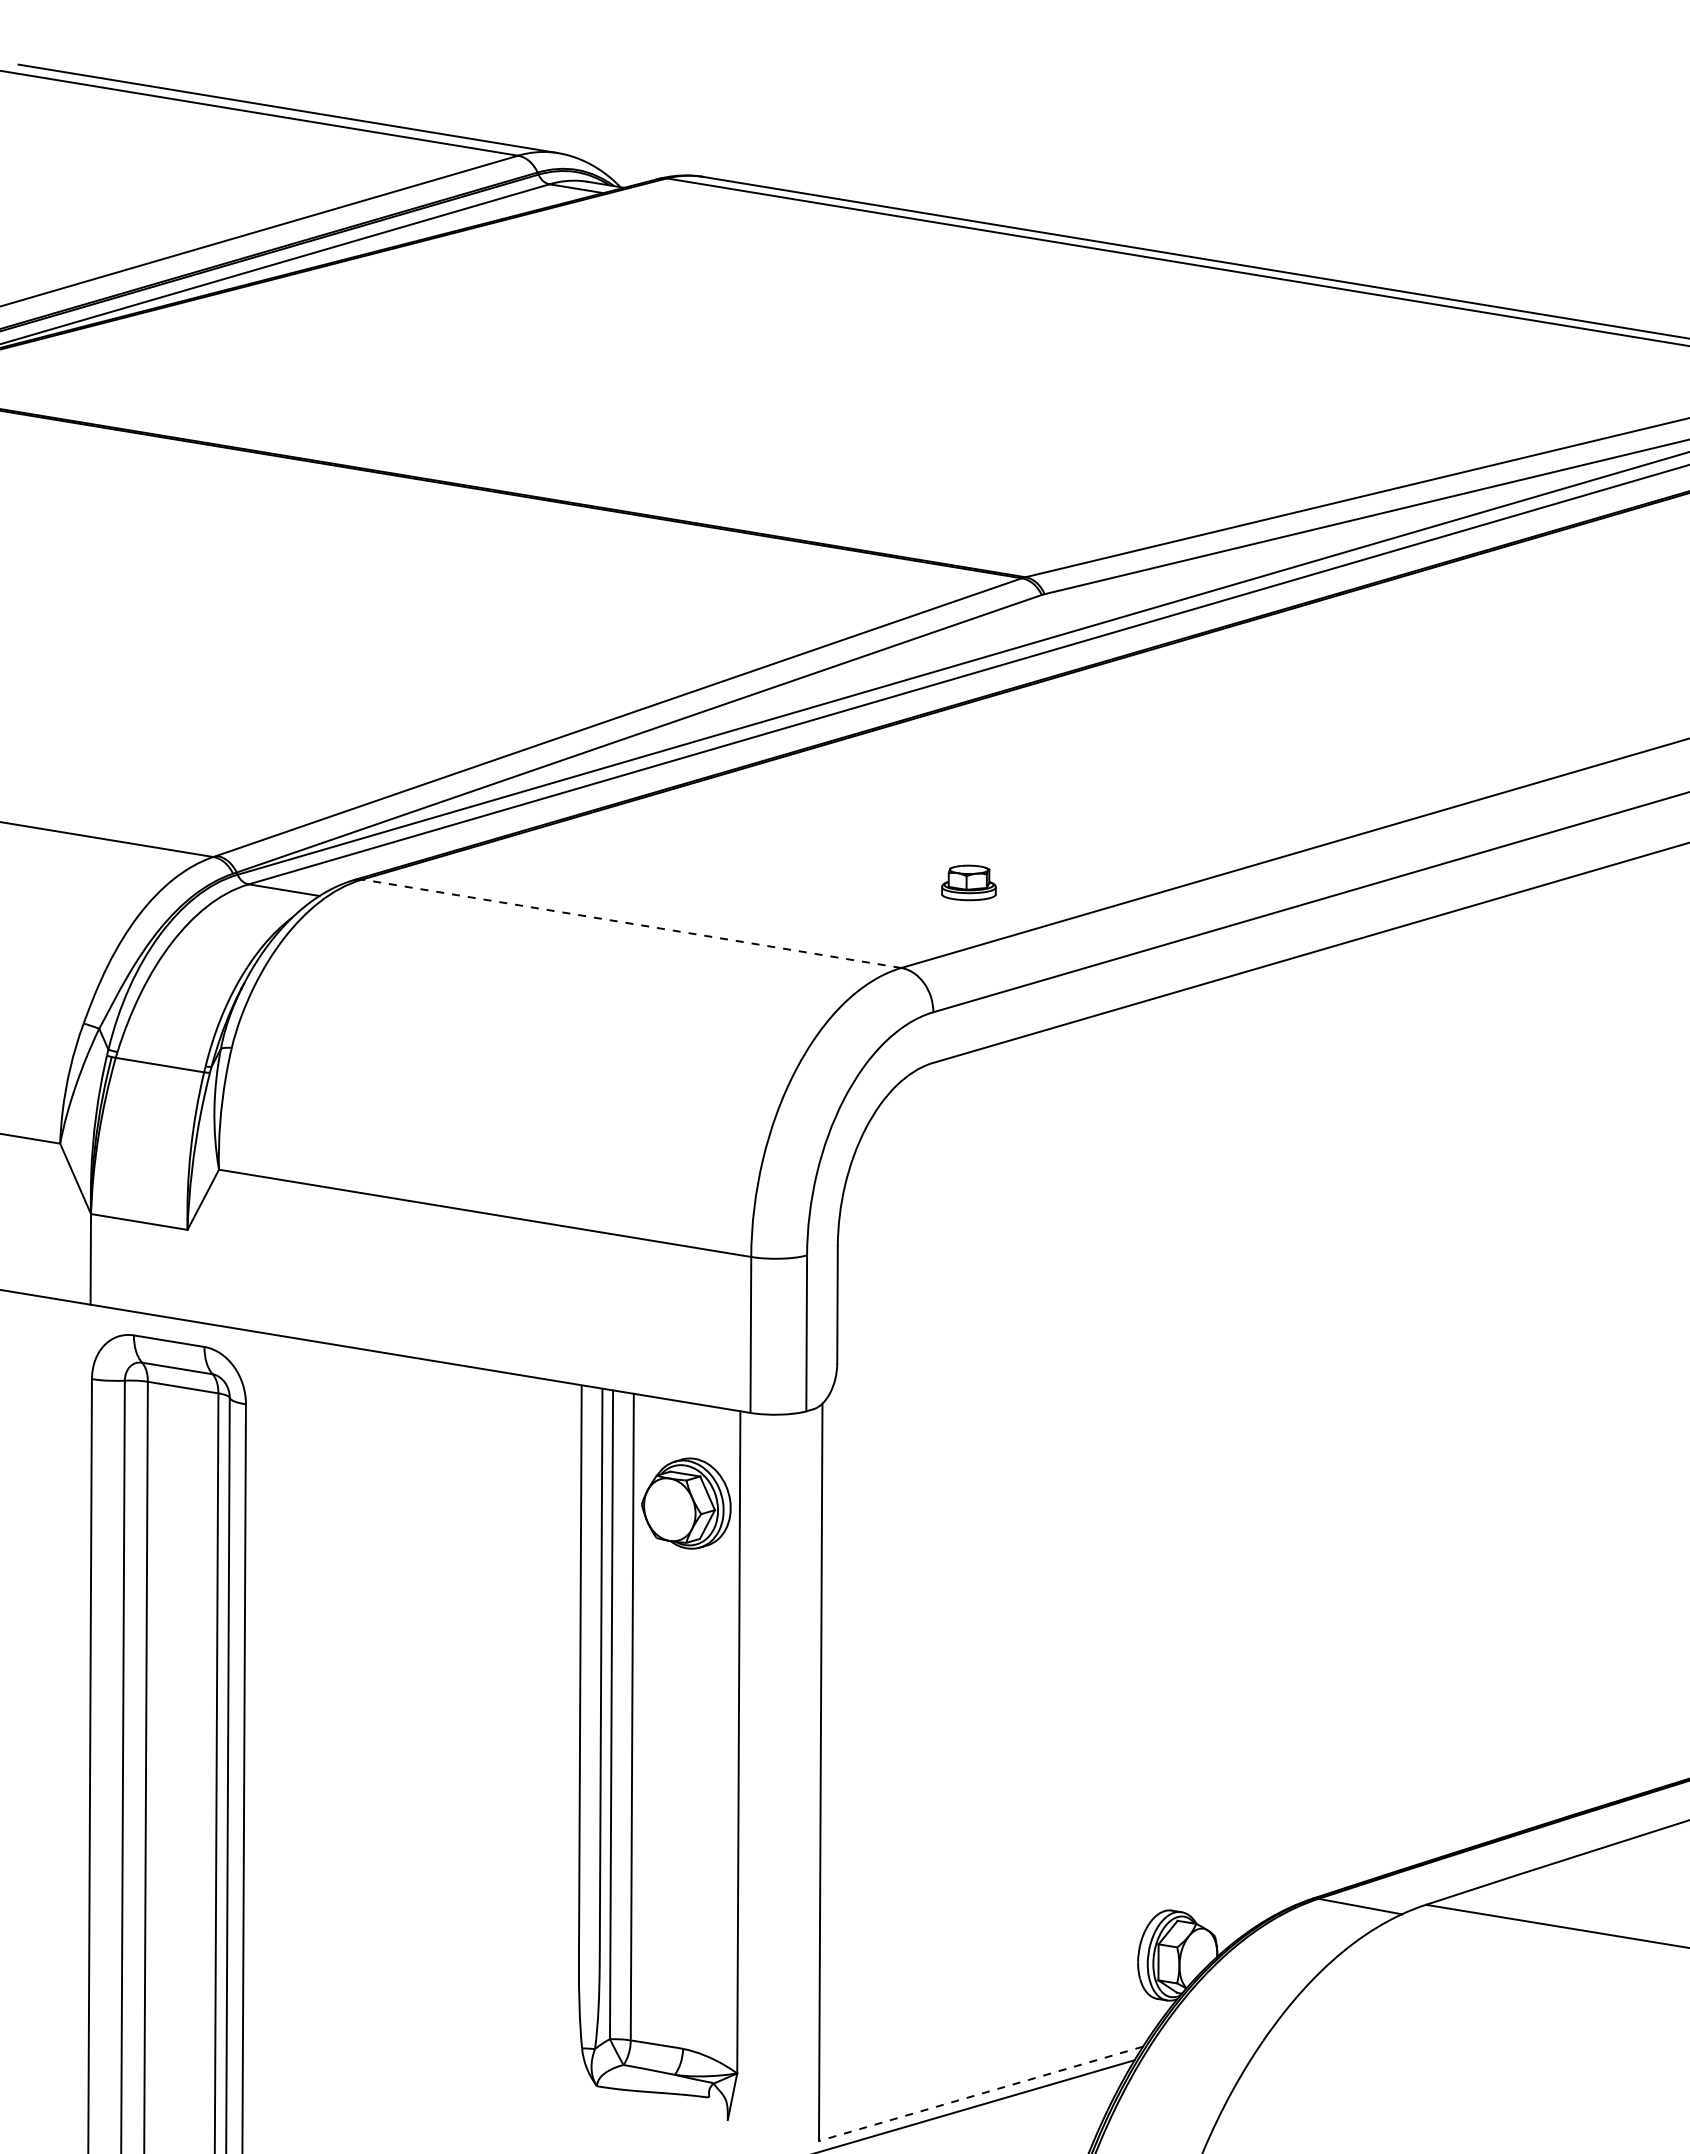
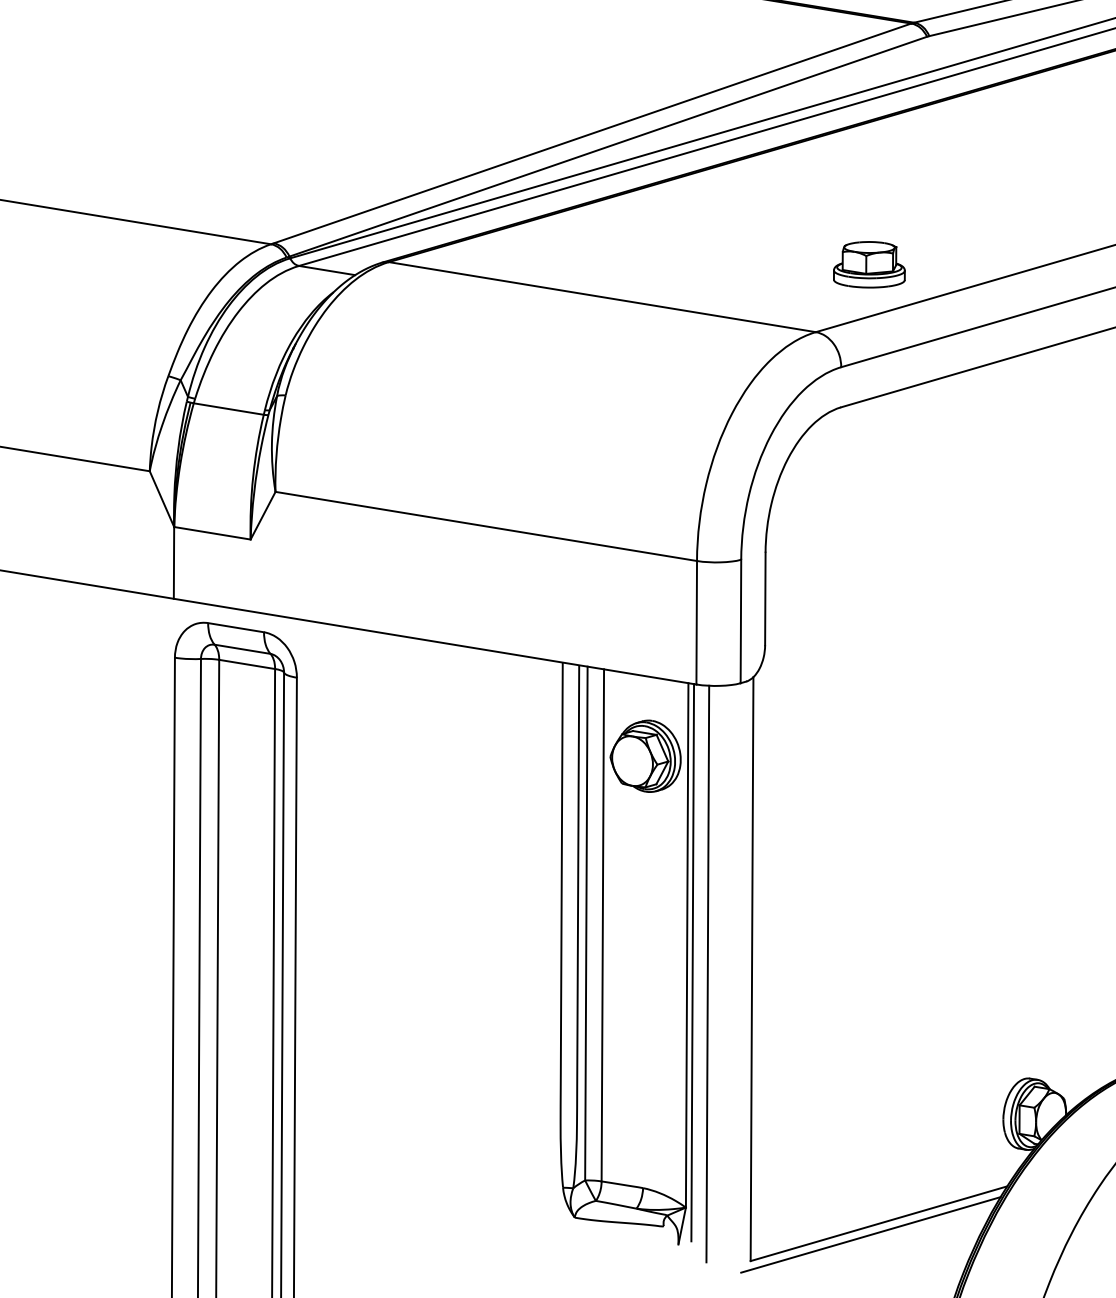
part: (968, 882) -> (869, 264), size x1.67
line: (631, 923) -> (602, 296), dashed -> solid
line: (745, 1764) -> (692, 962), added
line: (764, 1778) -> (707, 974), added
line: (981, 2093) -> (879, 1223), dashed -> solid

